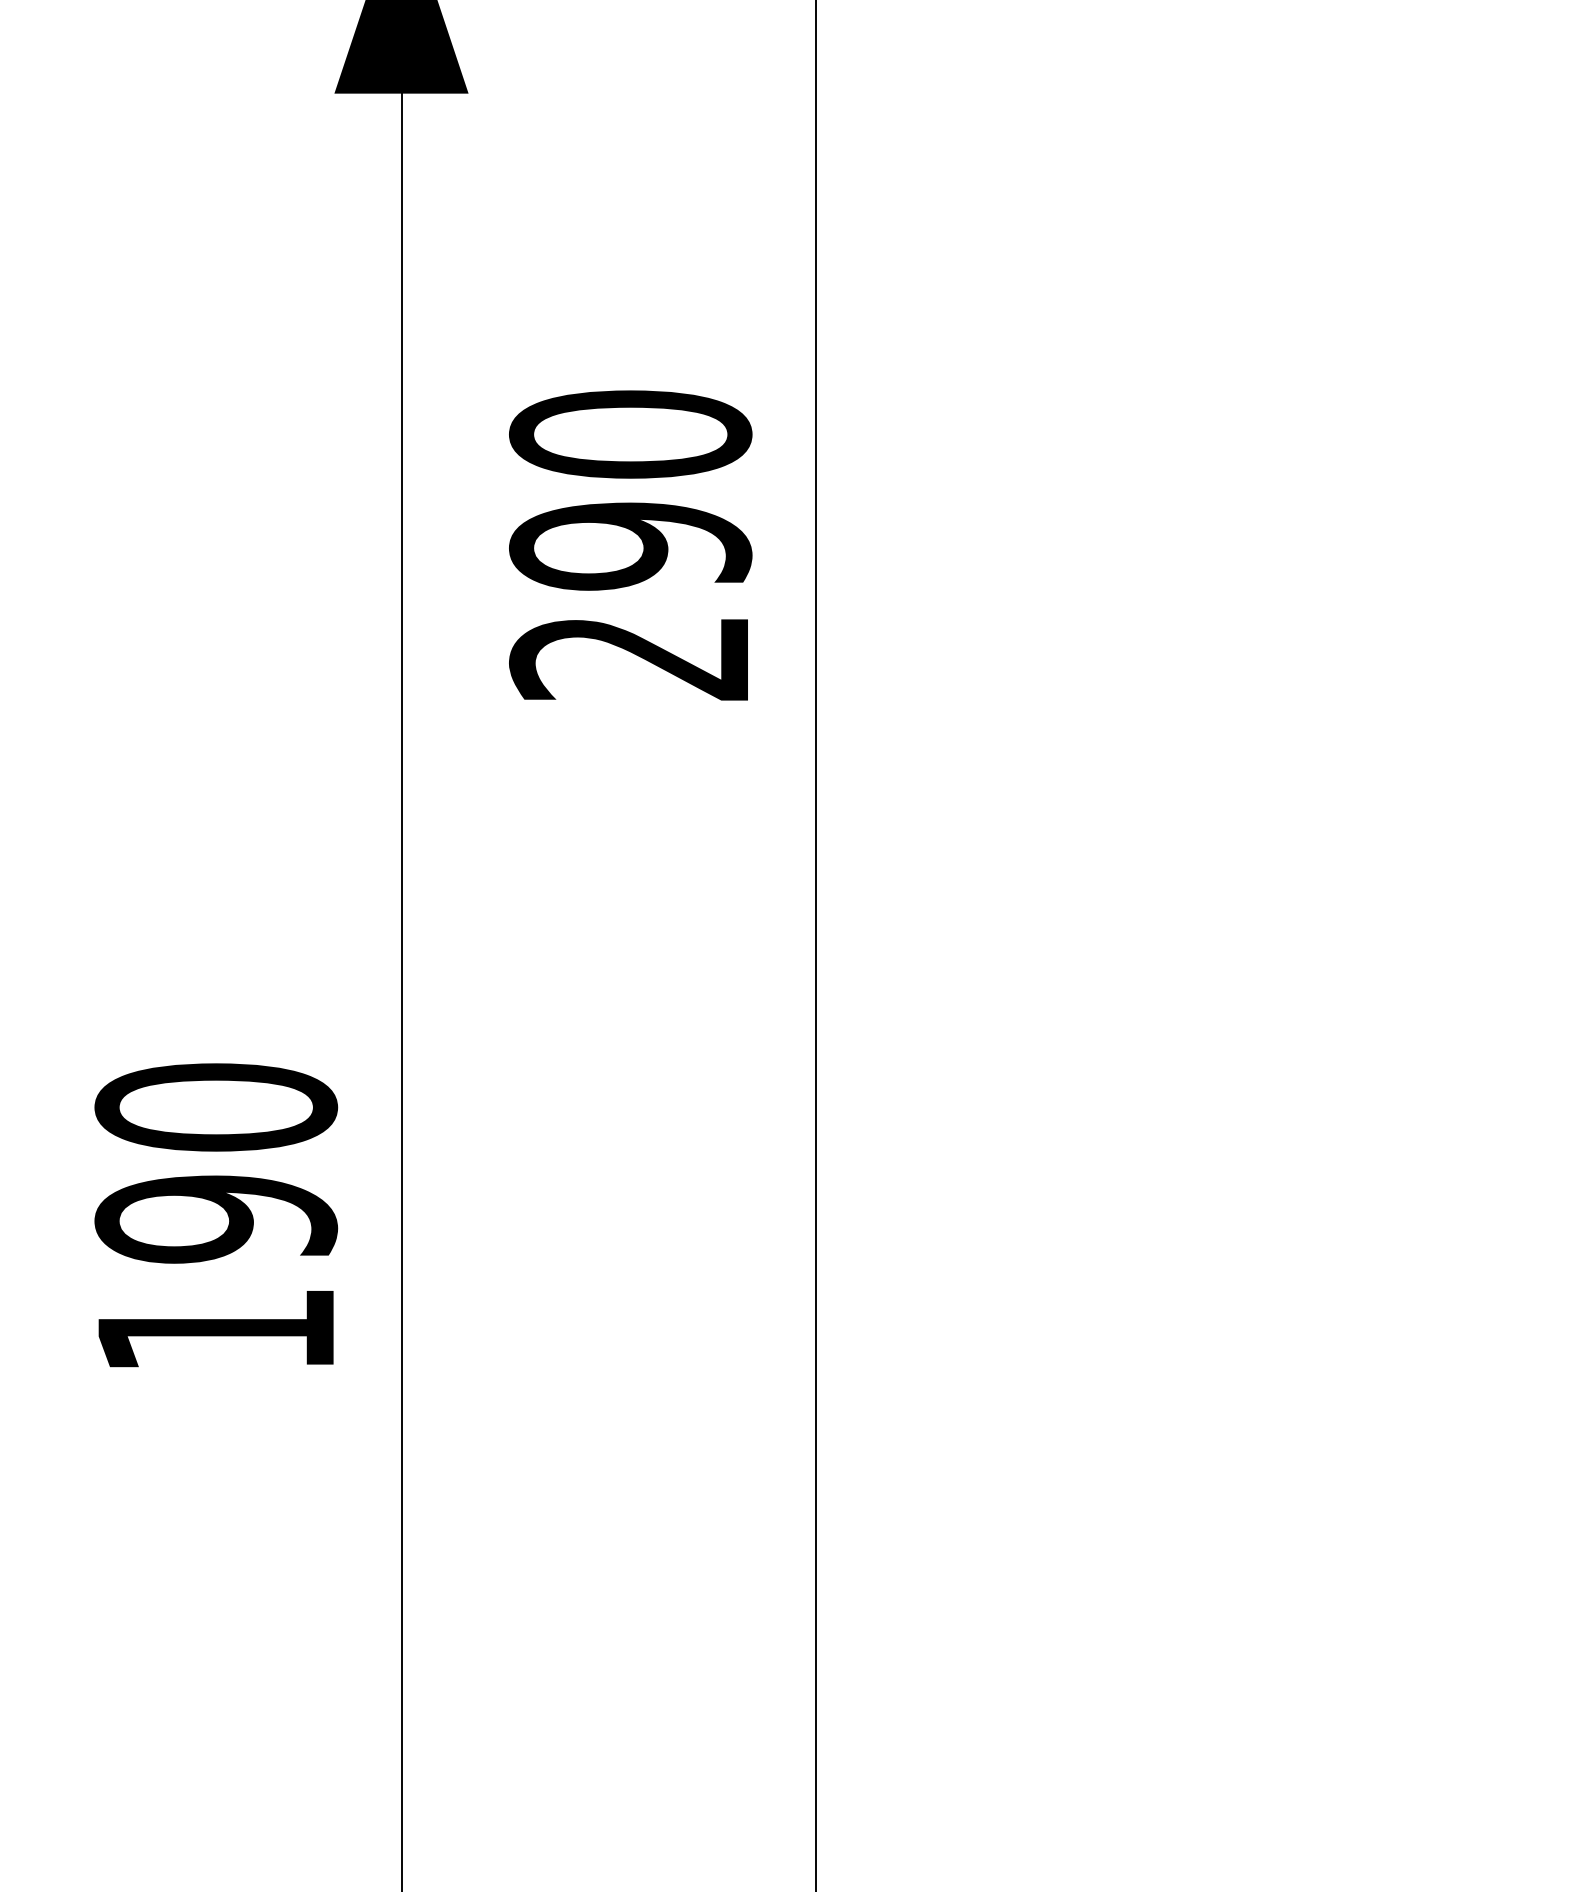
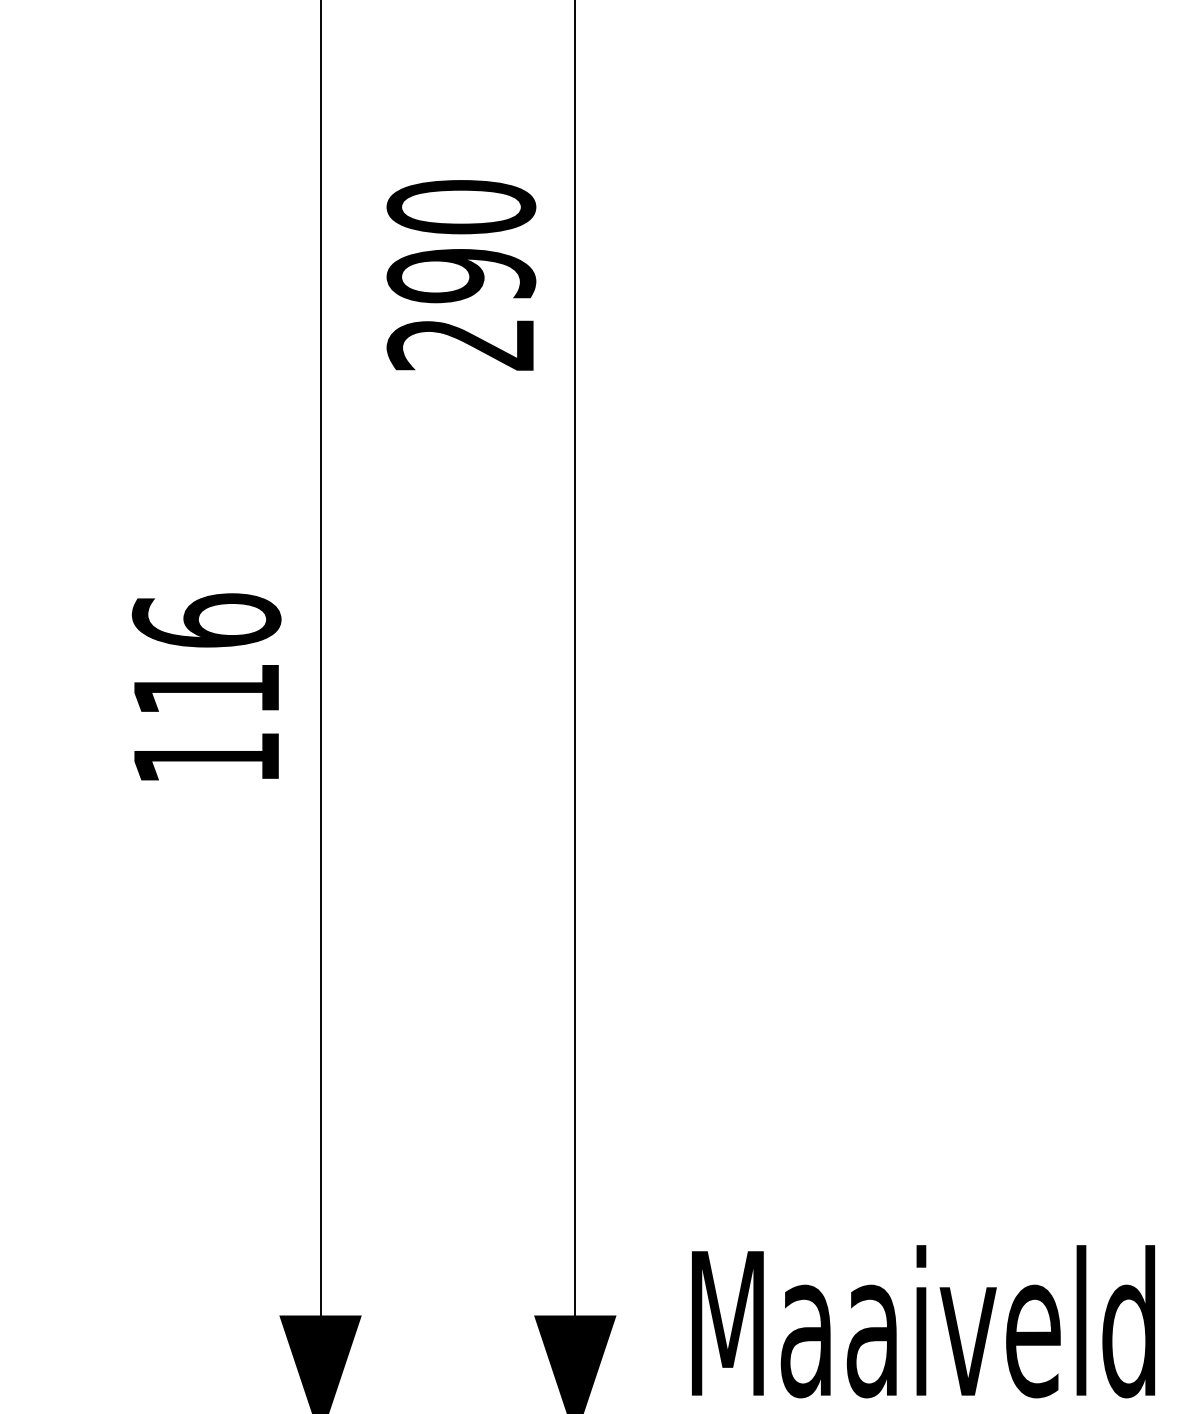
text: (215, 1162) -> (206, 654), 190 -> 116

